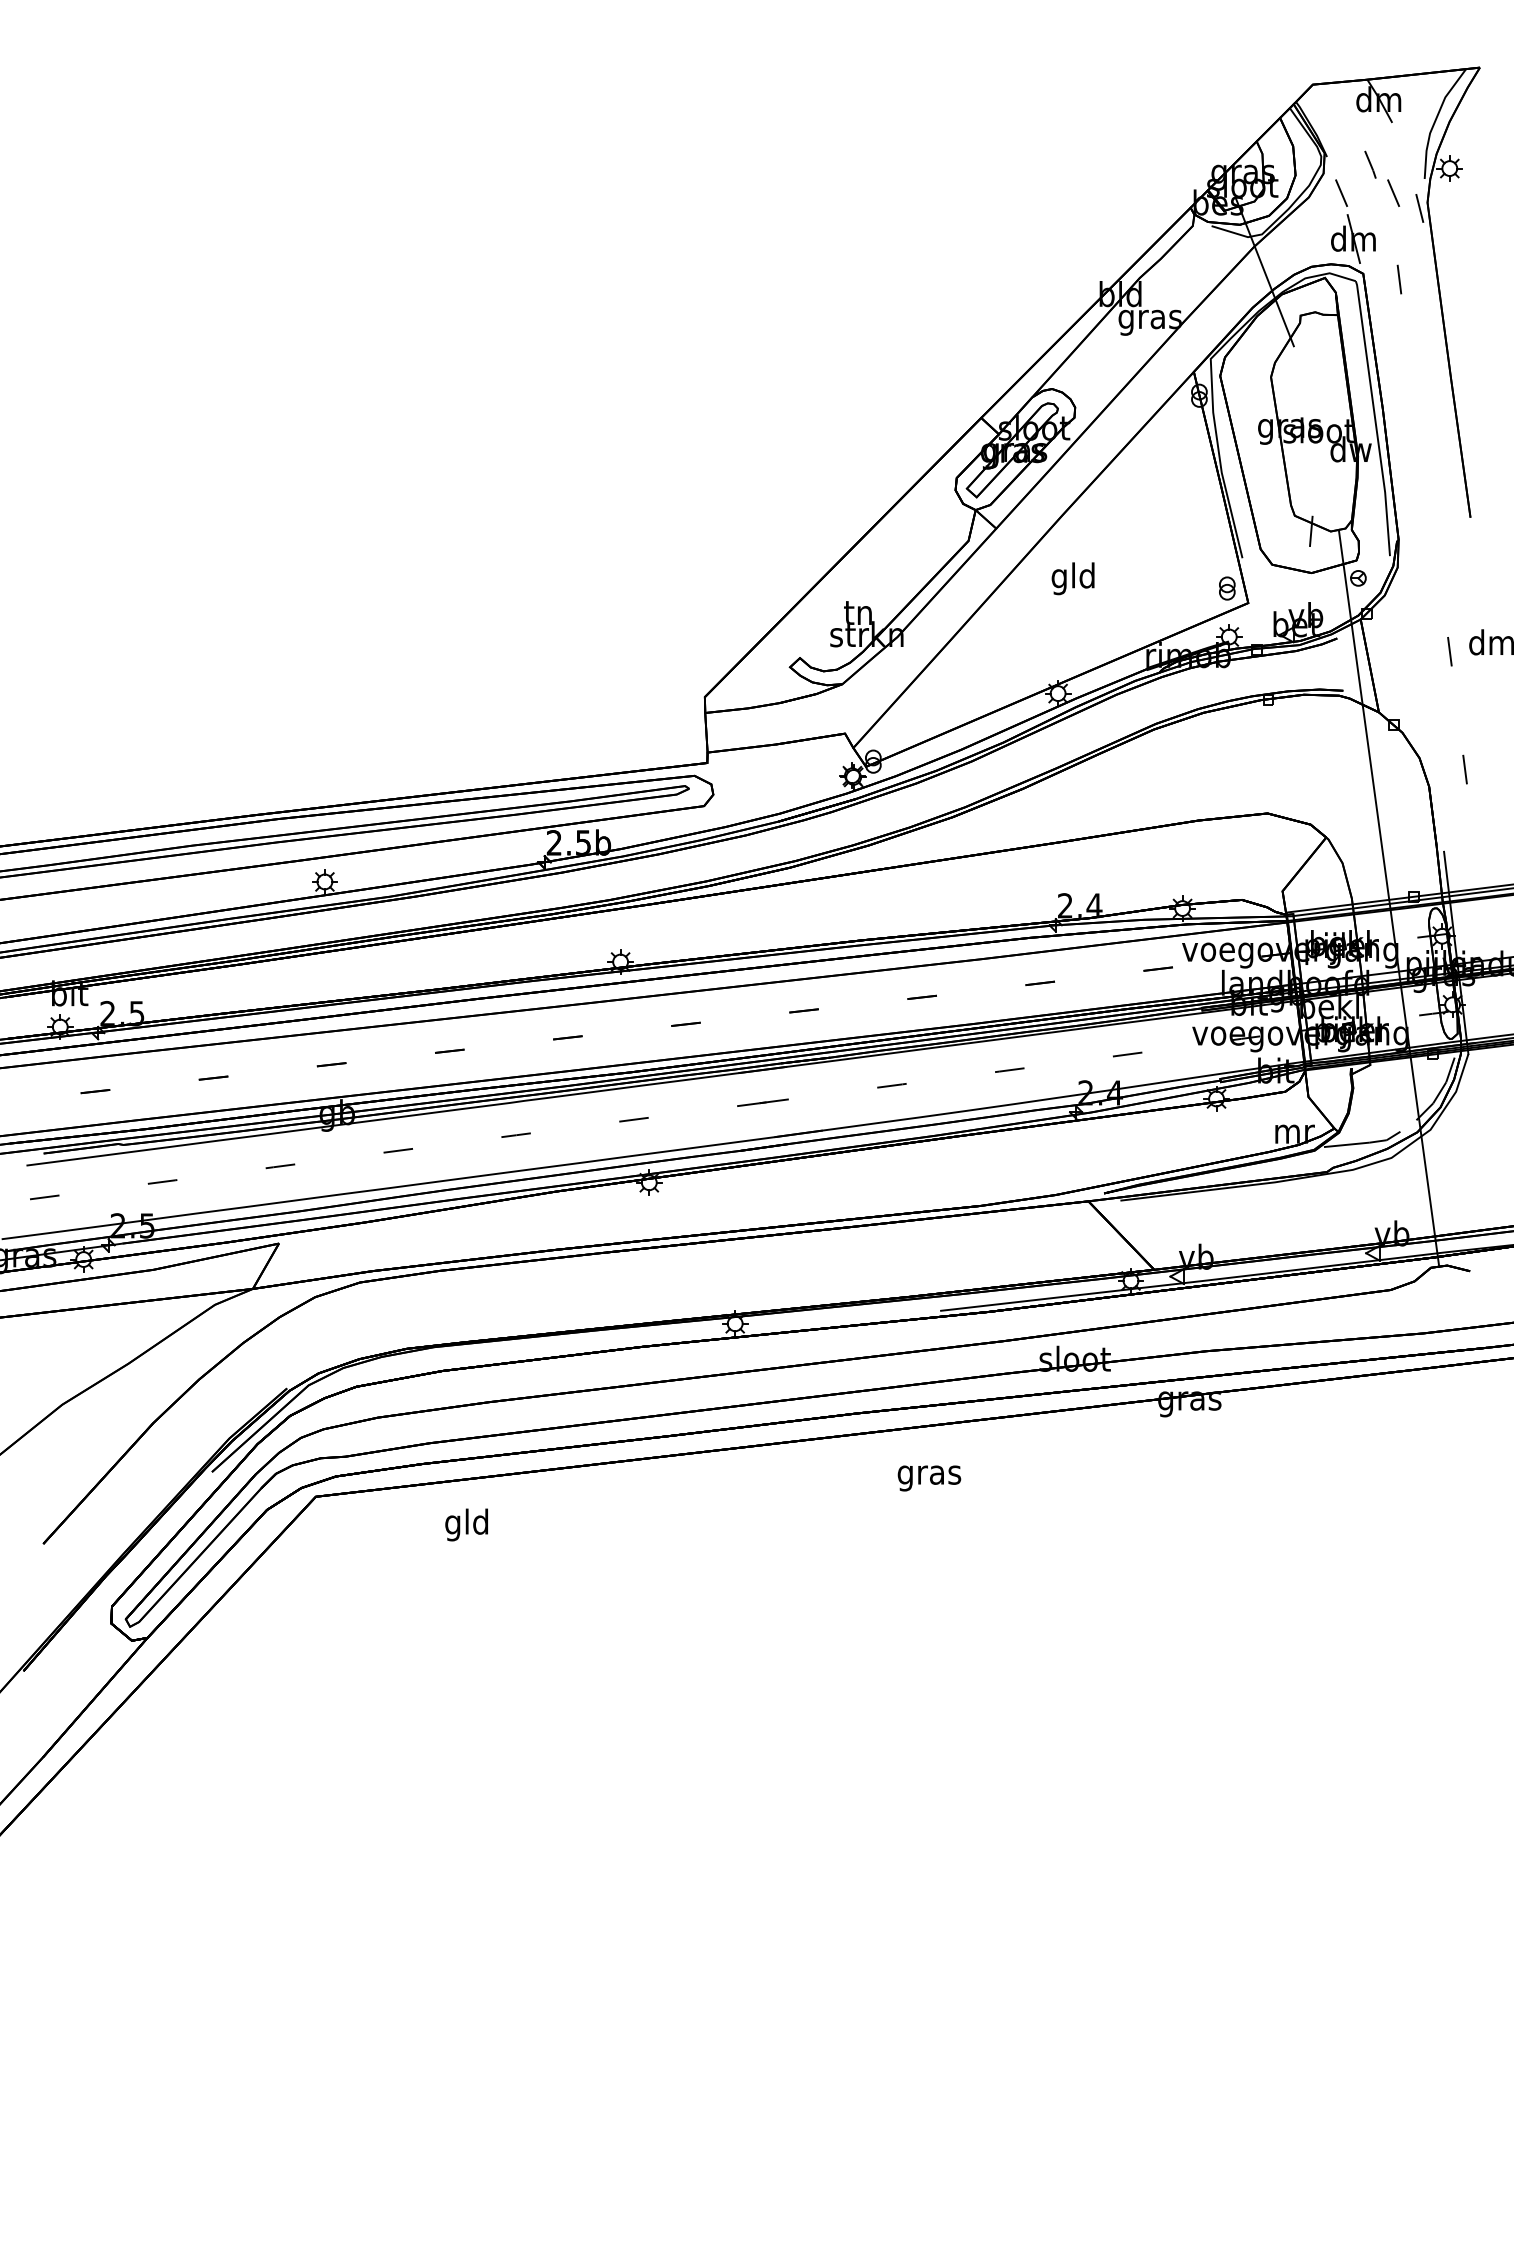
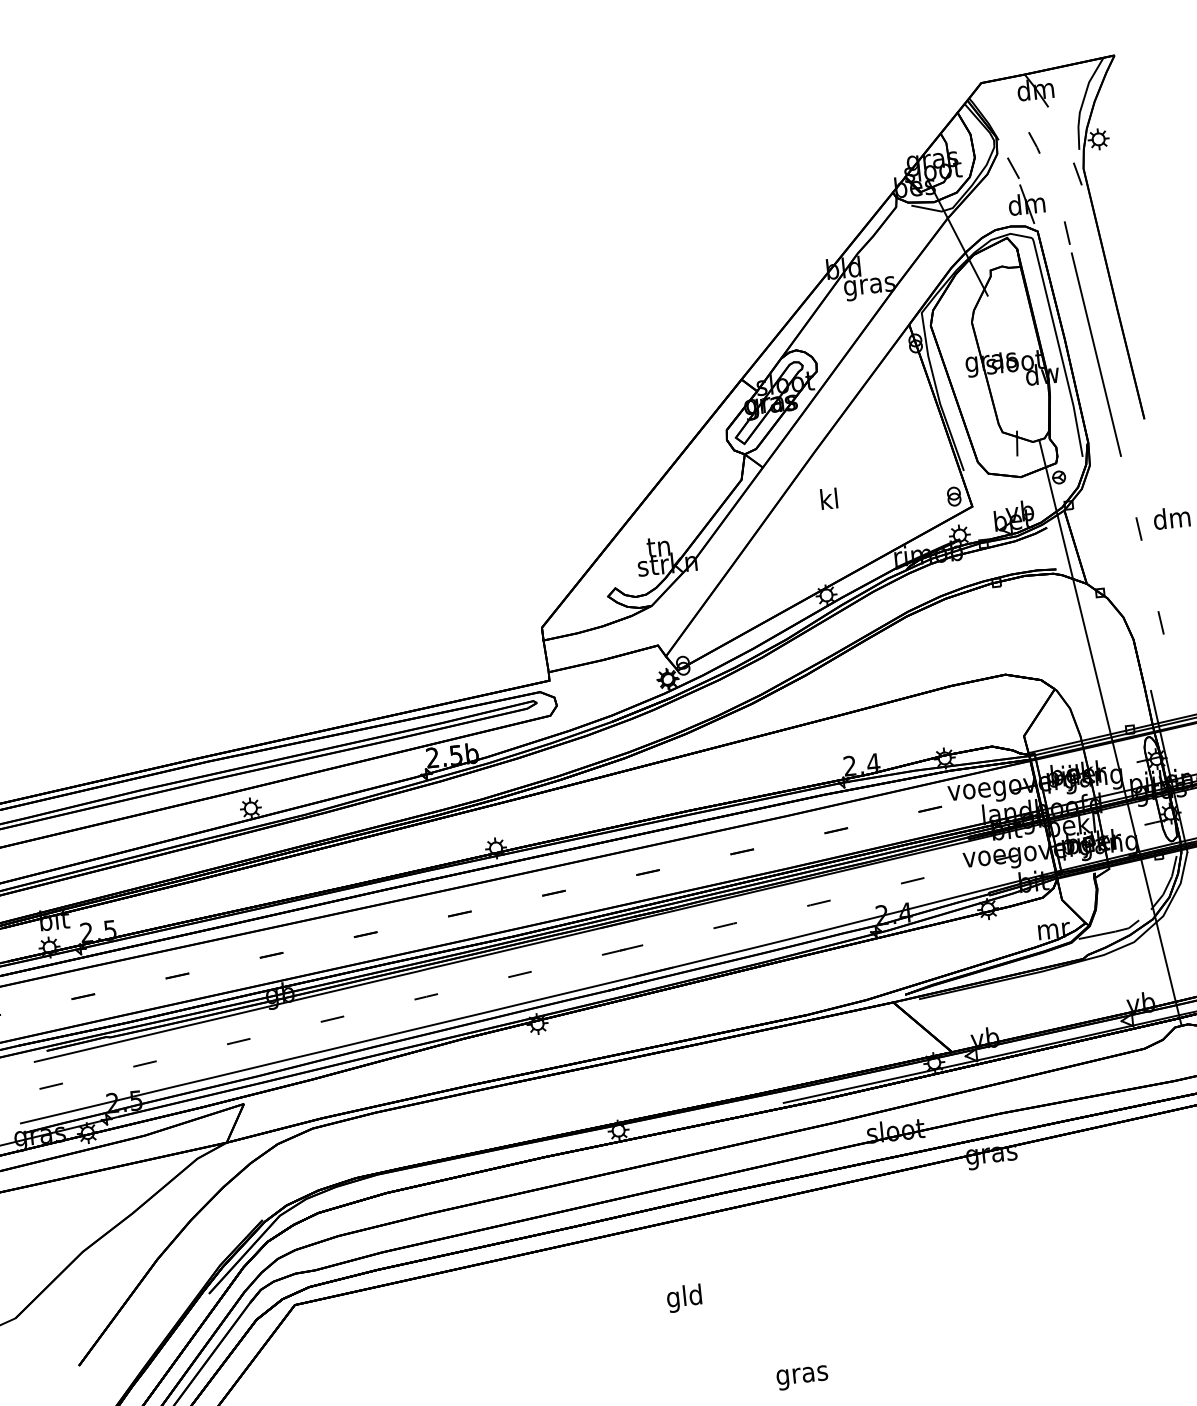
line: (1393, 192) -> (1055, 163), removed
line: (1419, 432) -> (1096, 354), added
text: (1072, 578) -> (828, 501), gld -> kl
text: (929, 1478) -> (802, 1377), moved
text: (466, 1524) -> (684, 1298), moved

